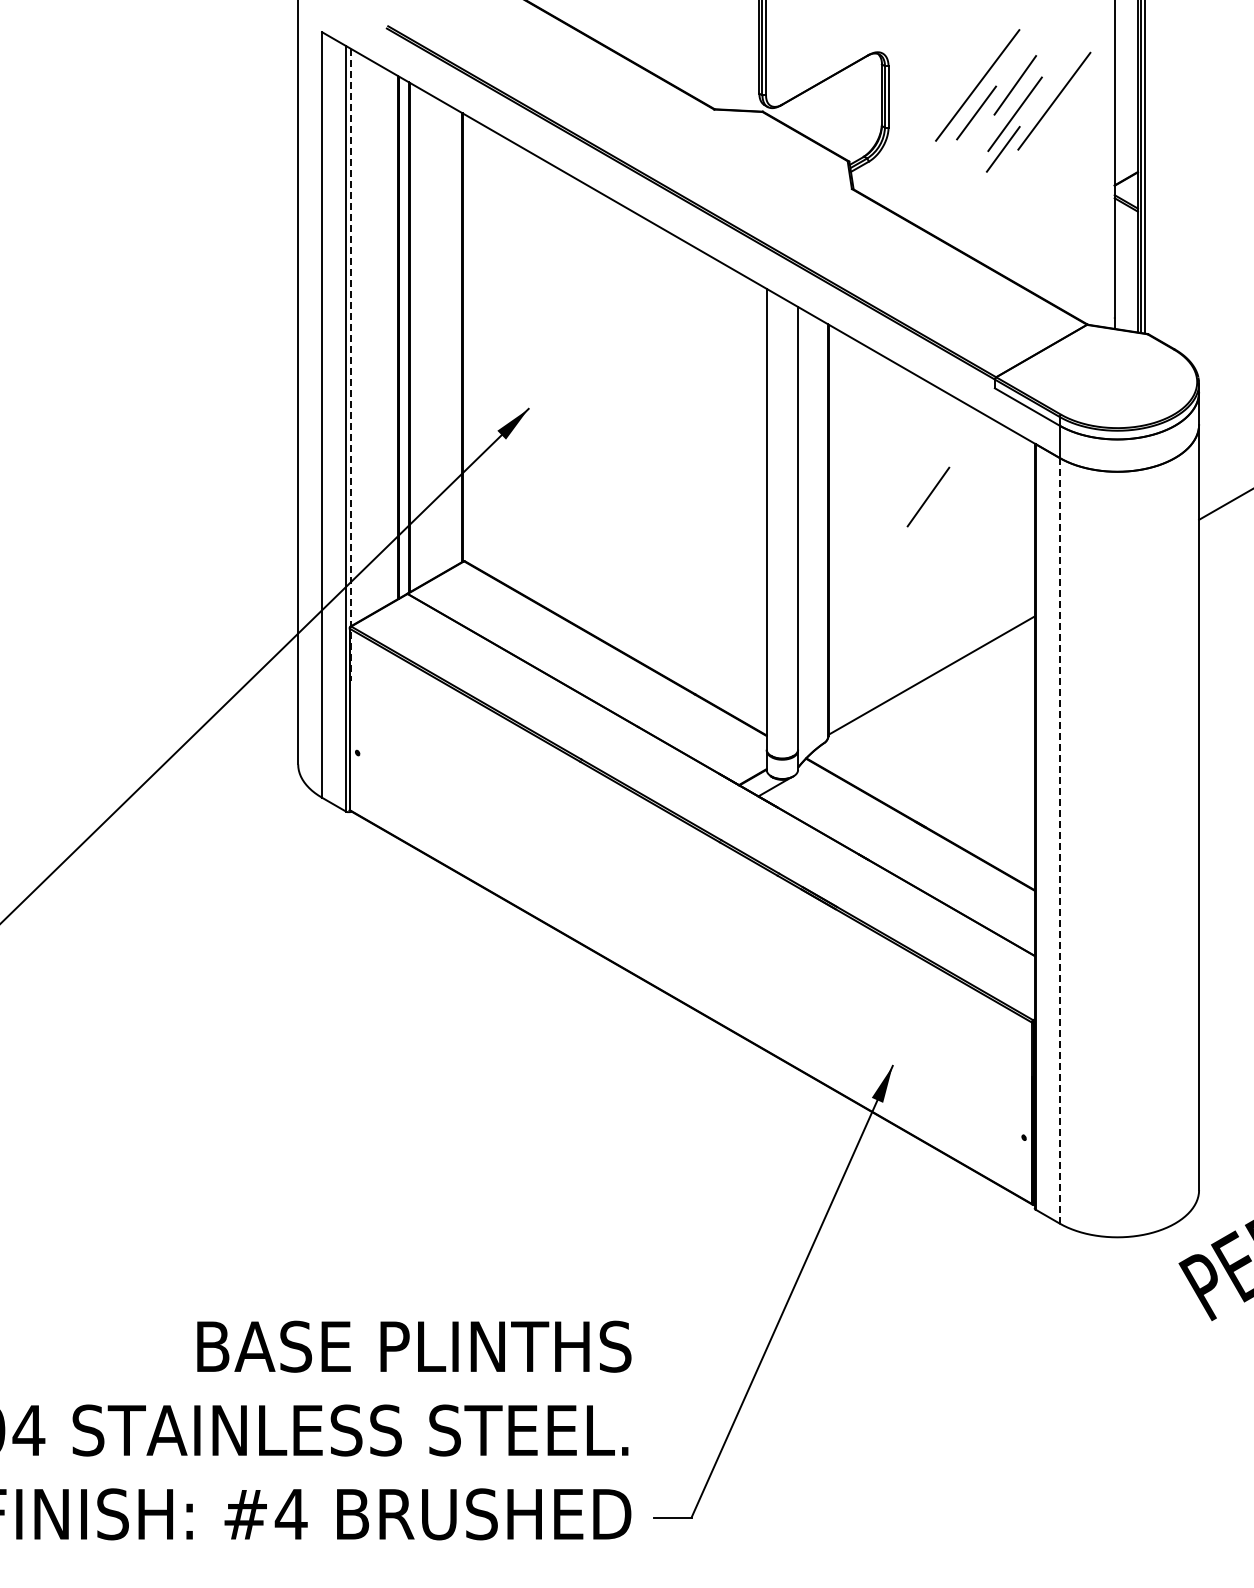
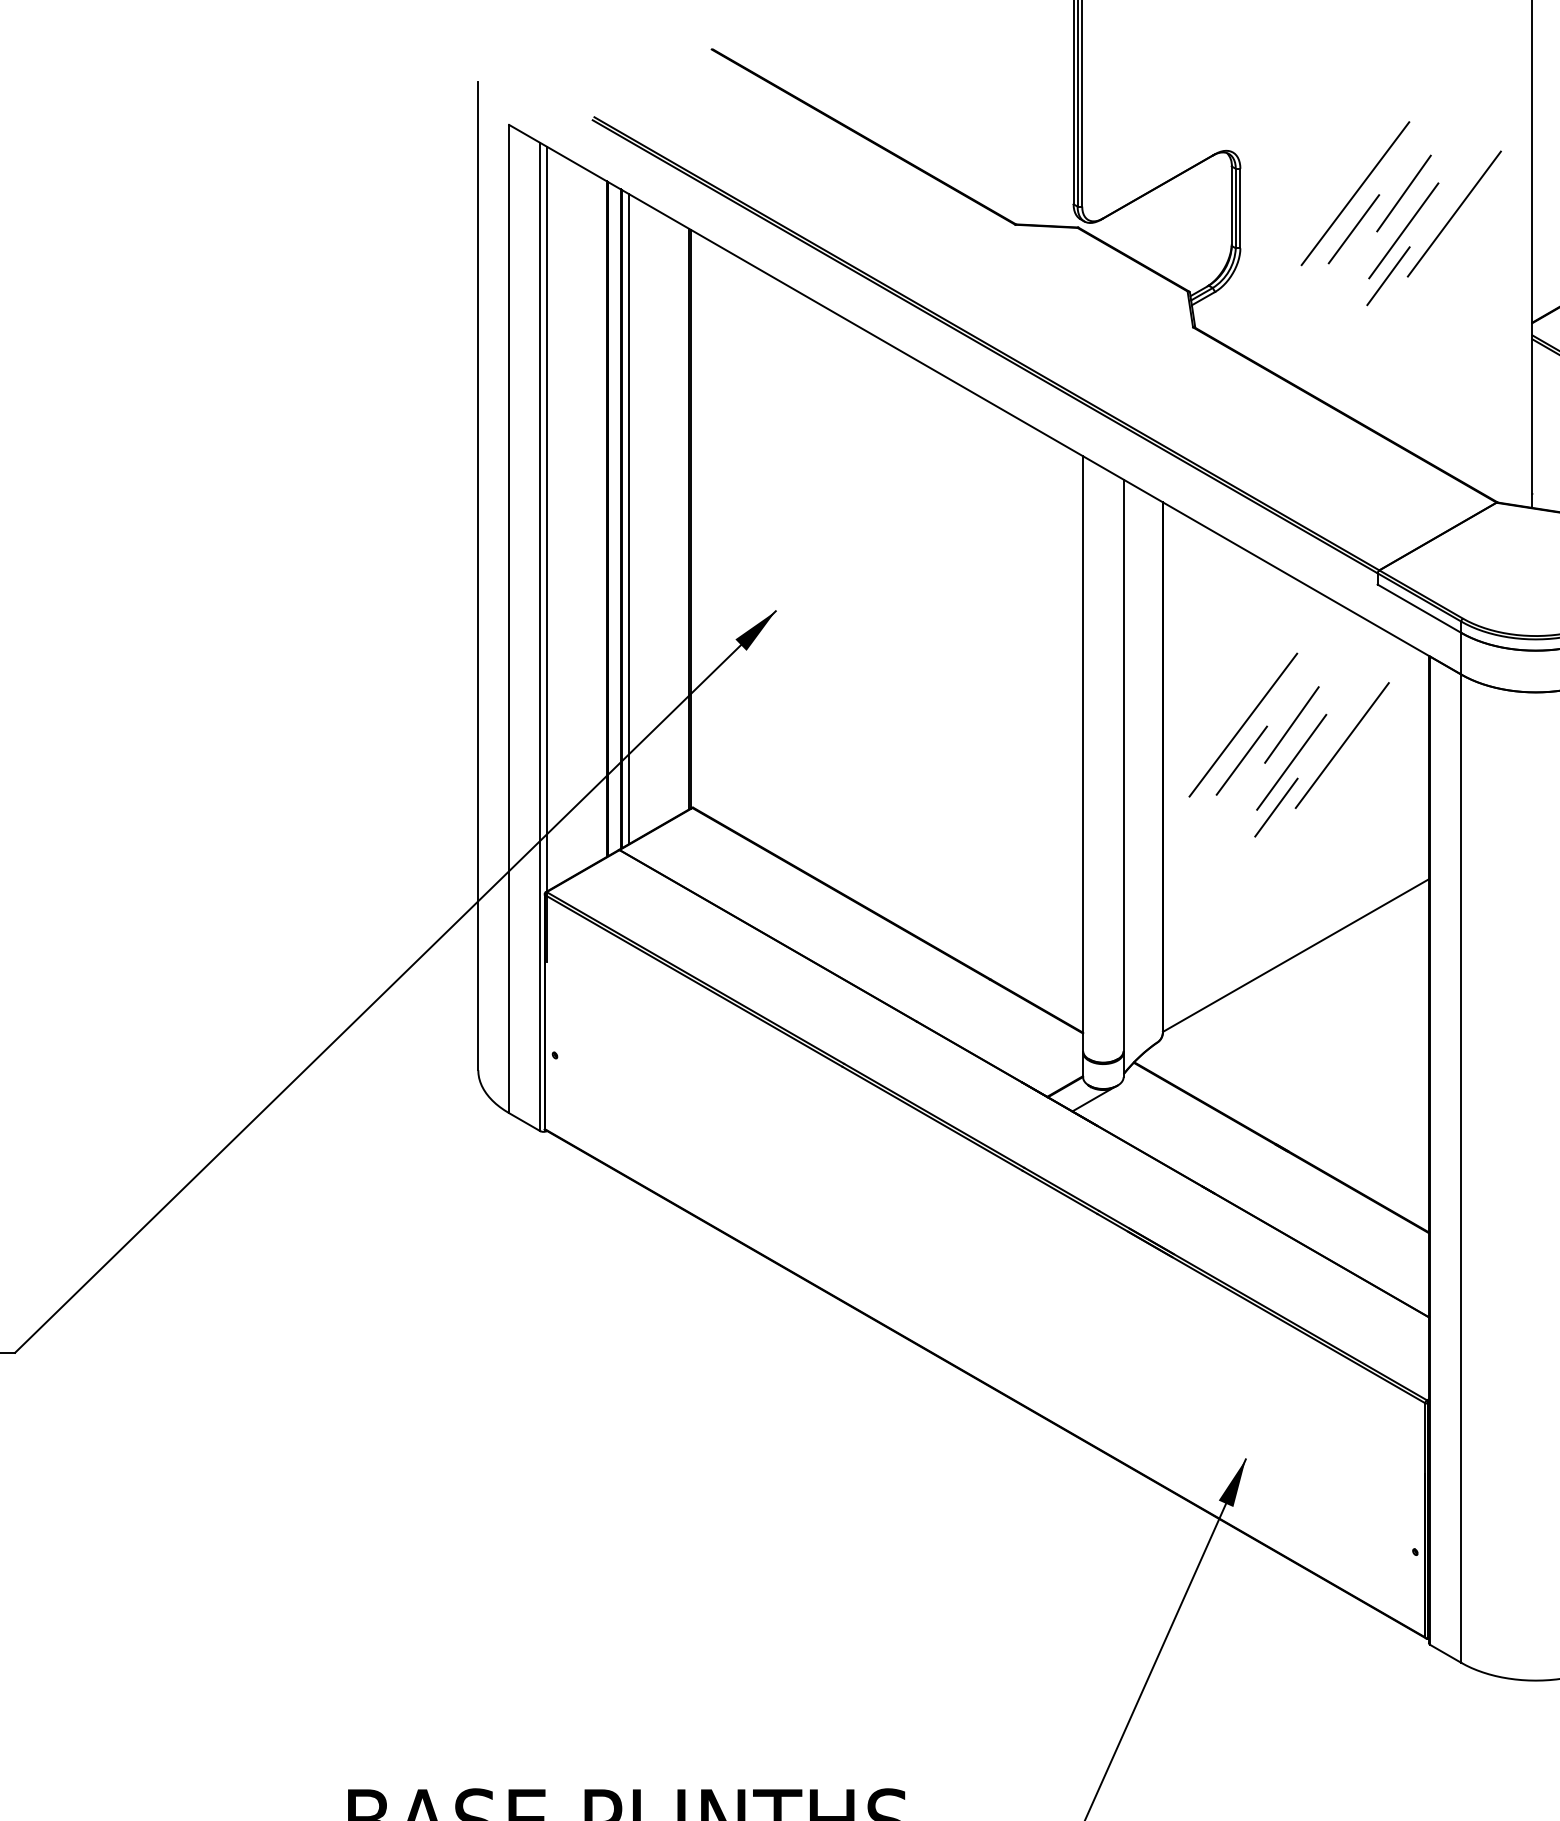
line: (415, 337) -> (629, 519), added
line: (351, 364) -> (547, 553), dashed -> solid
line: (890, 496) -> (1242, 724), added
line: (967, 512) -> (1342, 744), added
line: (889, 524) -> (1241, 760), added
line: (928, 525) -> (1291, 761), added
line: (916, 560) -> (1276, 806), added
line: (1059, 840) -> (1461, 1168), dashed -> solid

